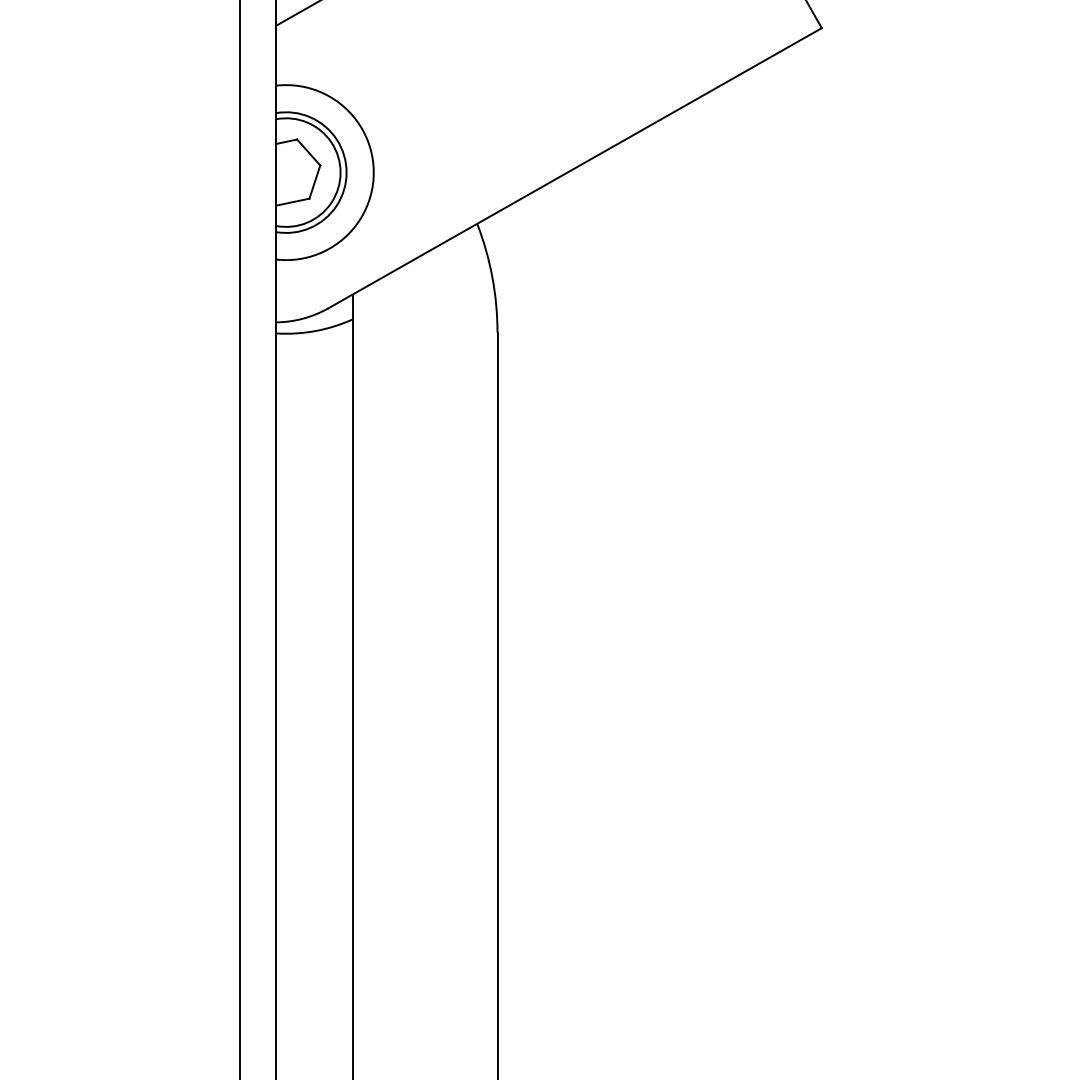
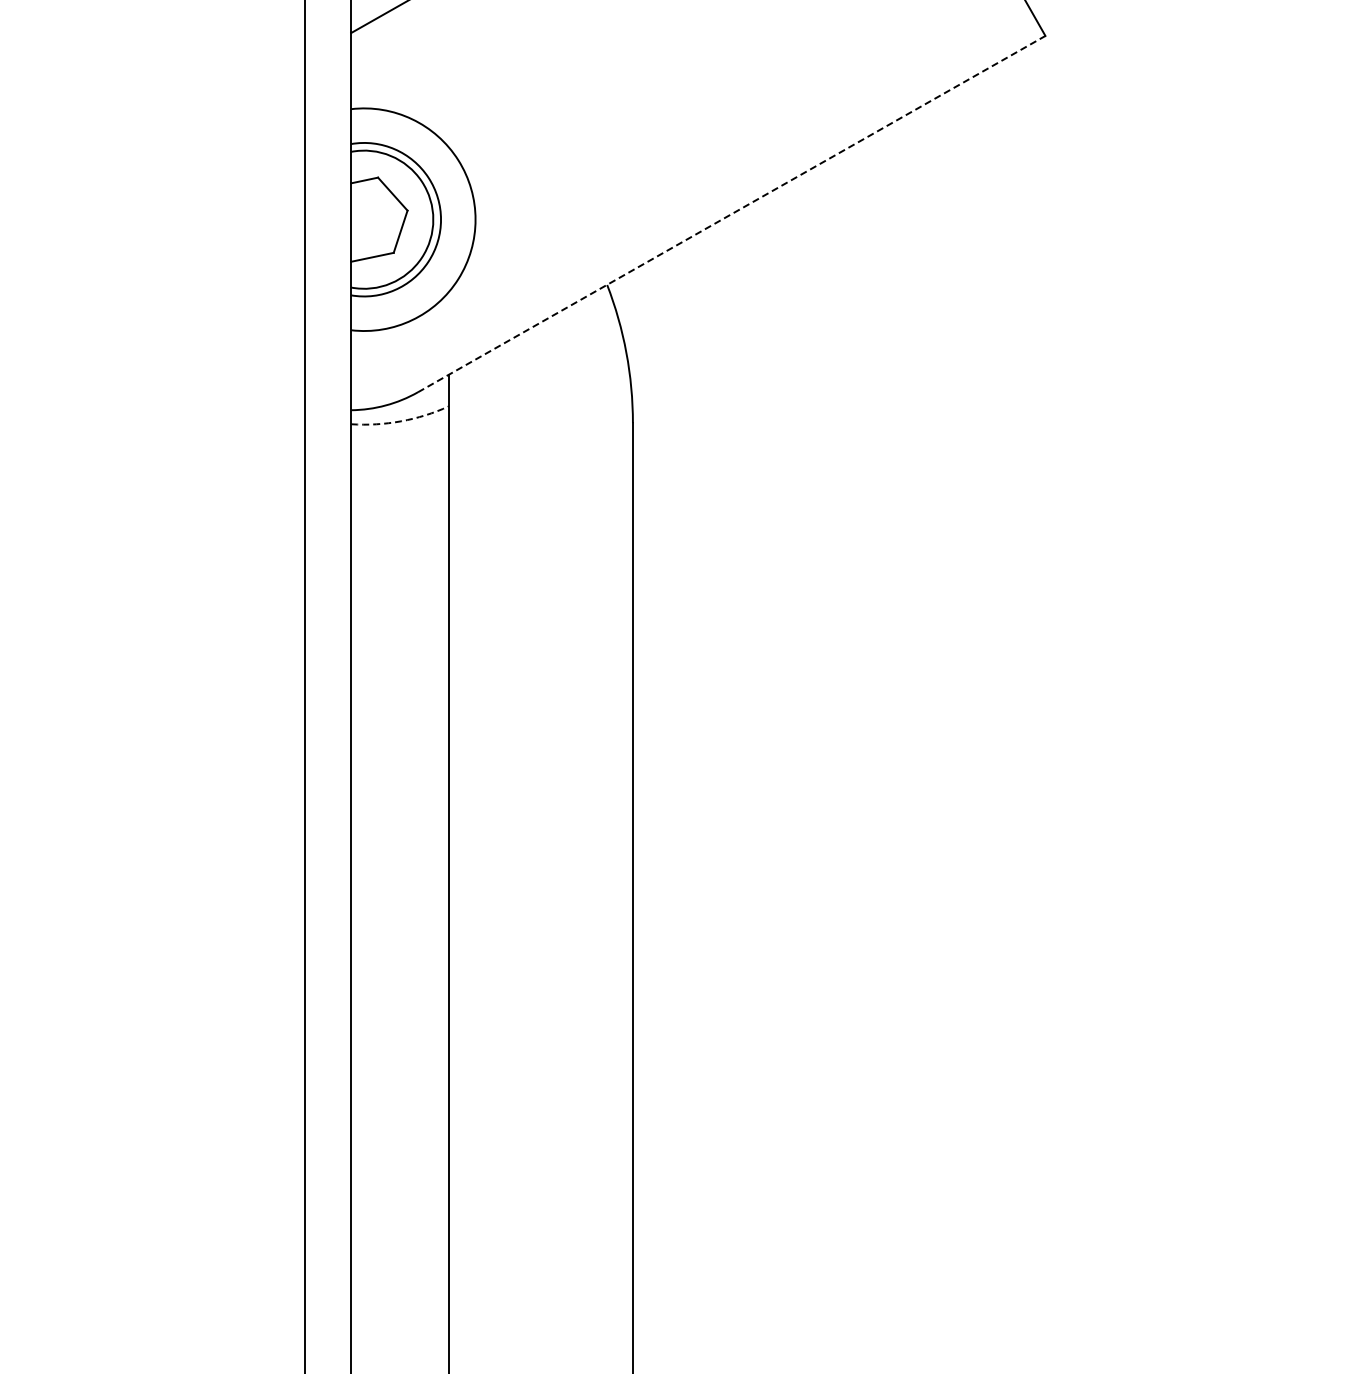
line: (574, 168) -> (731, 214), solid -> dashed
arc: (315, 331) -> (401, 421), solid -> dashed

